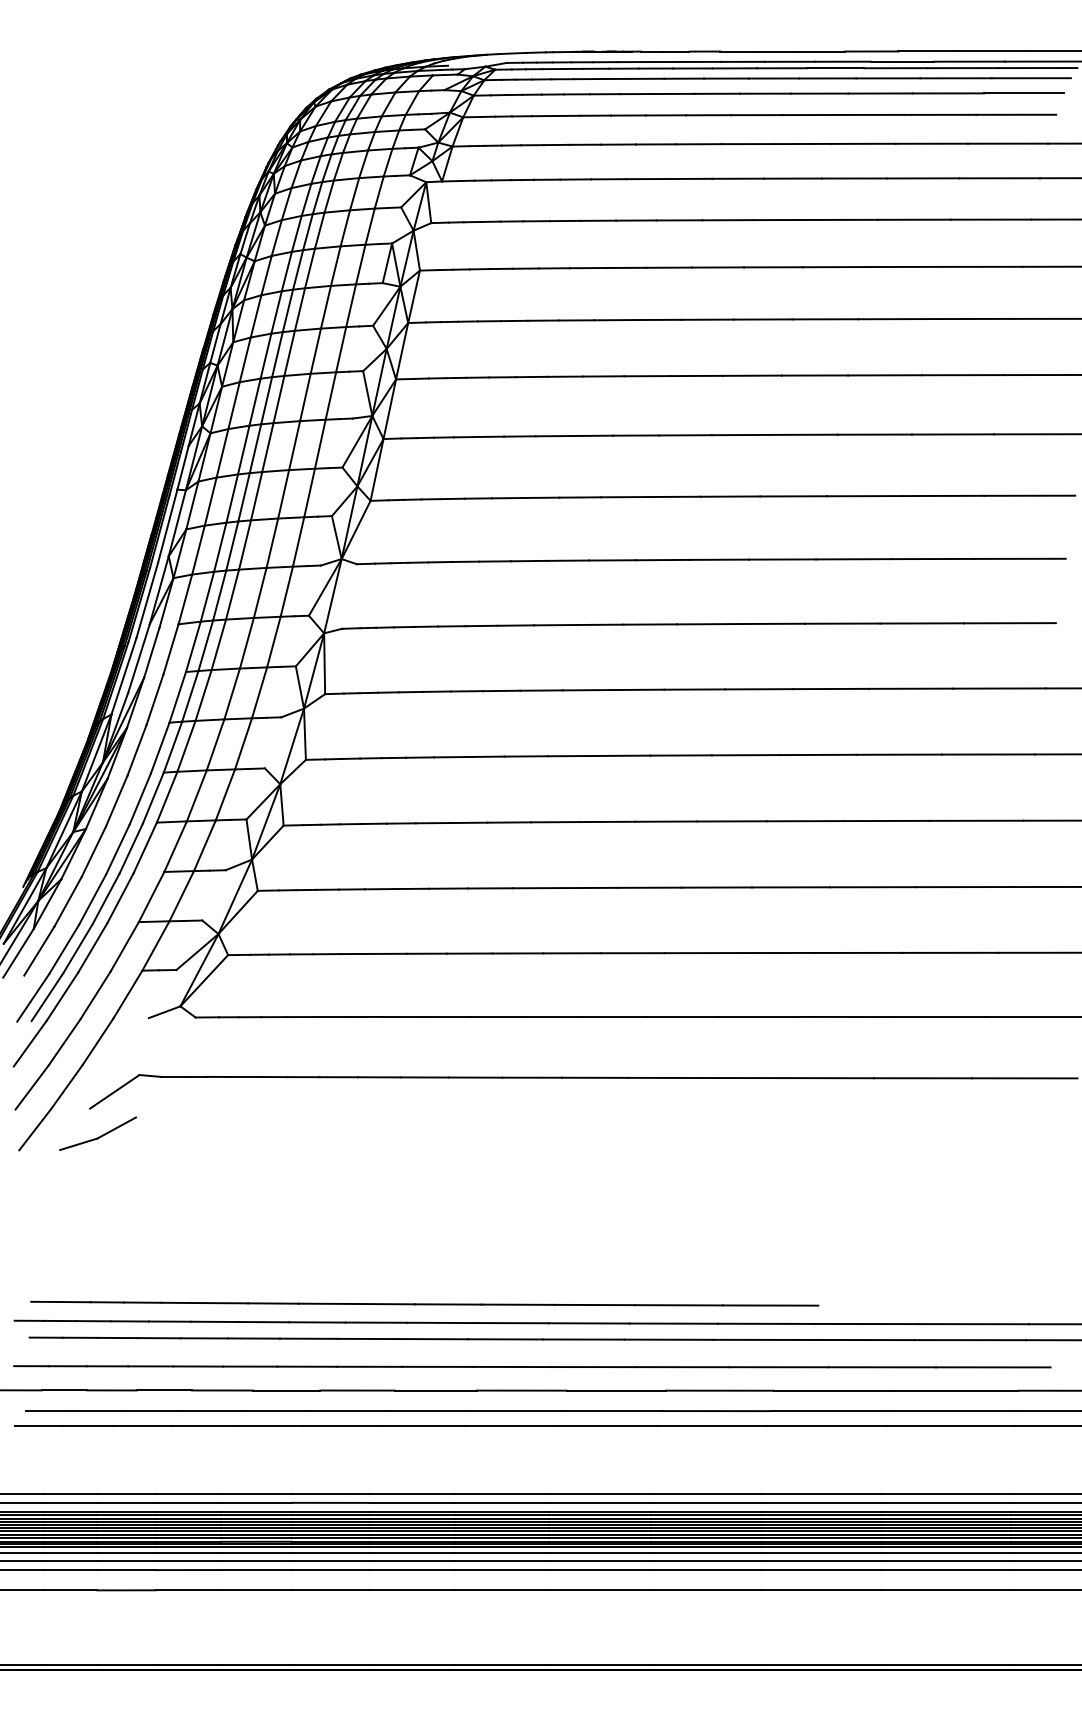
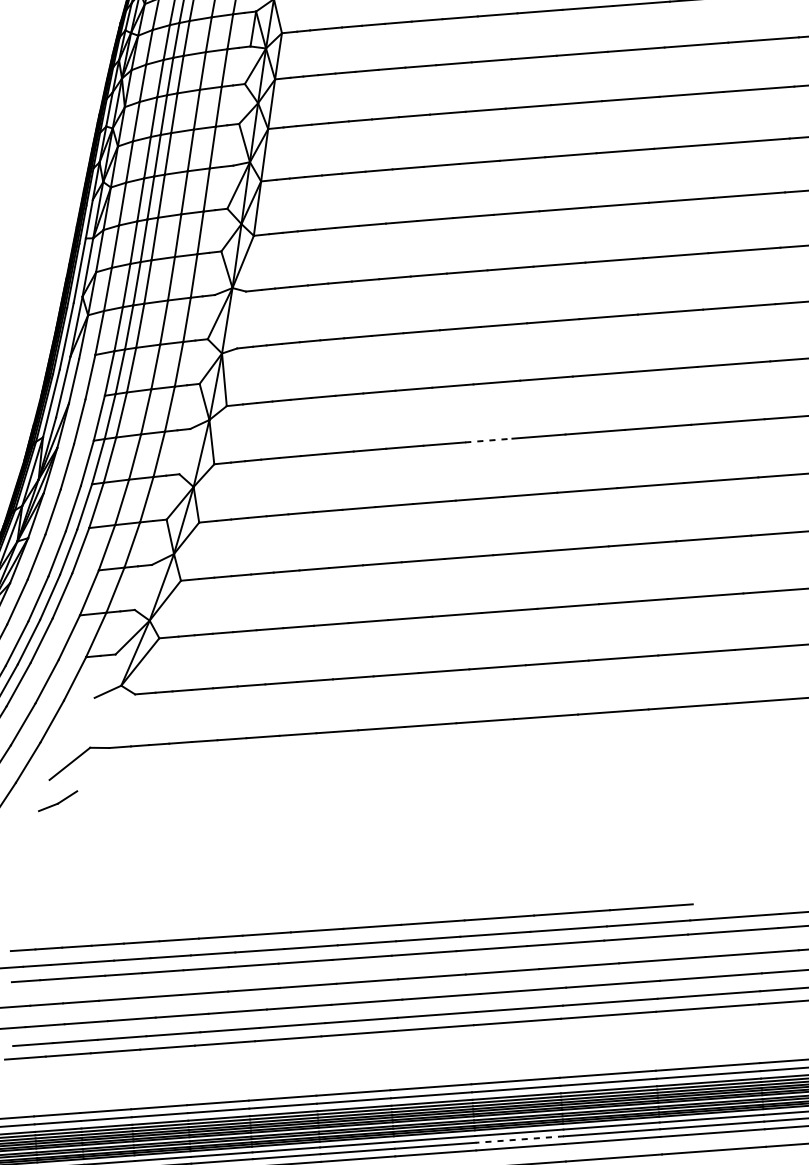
line: (623, 755) -> (489, 440), solid -> dashed
part: (97, 1133) -> (57, 801), size x0.6
line: (599, 1561) -> (519, 1139), solid -> dashed

